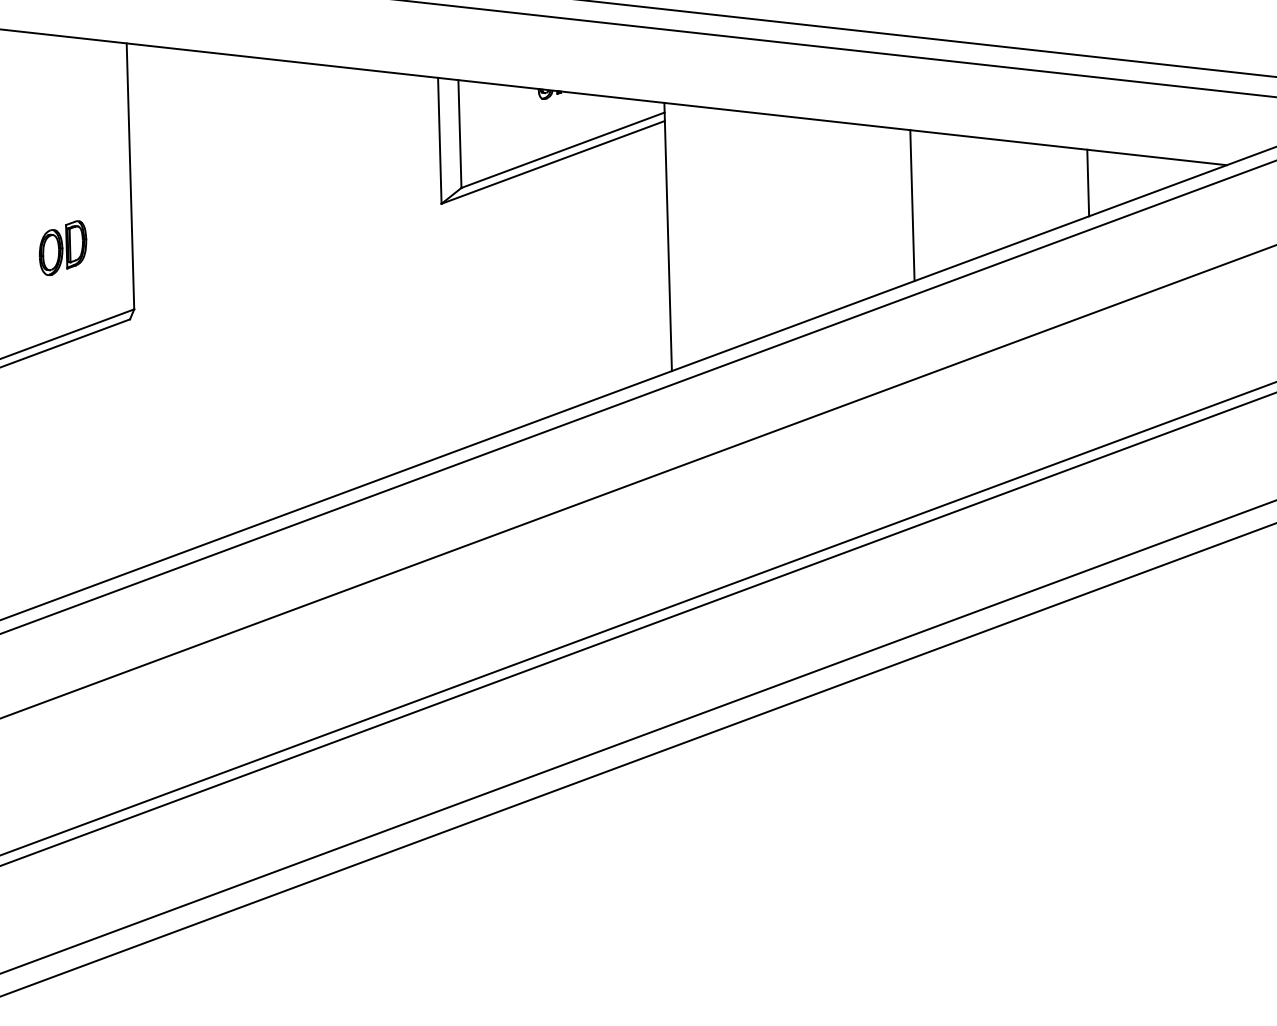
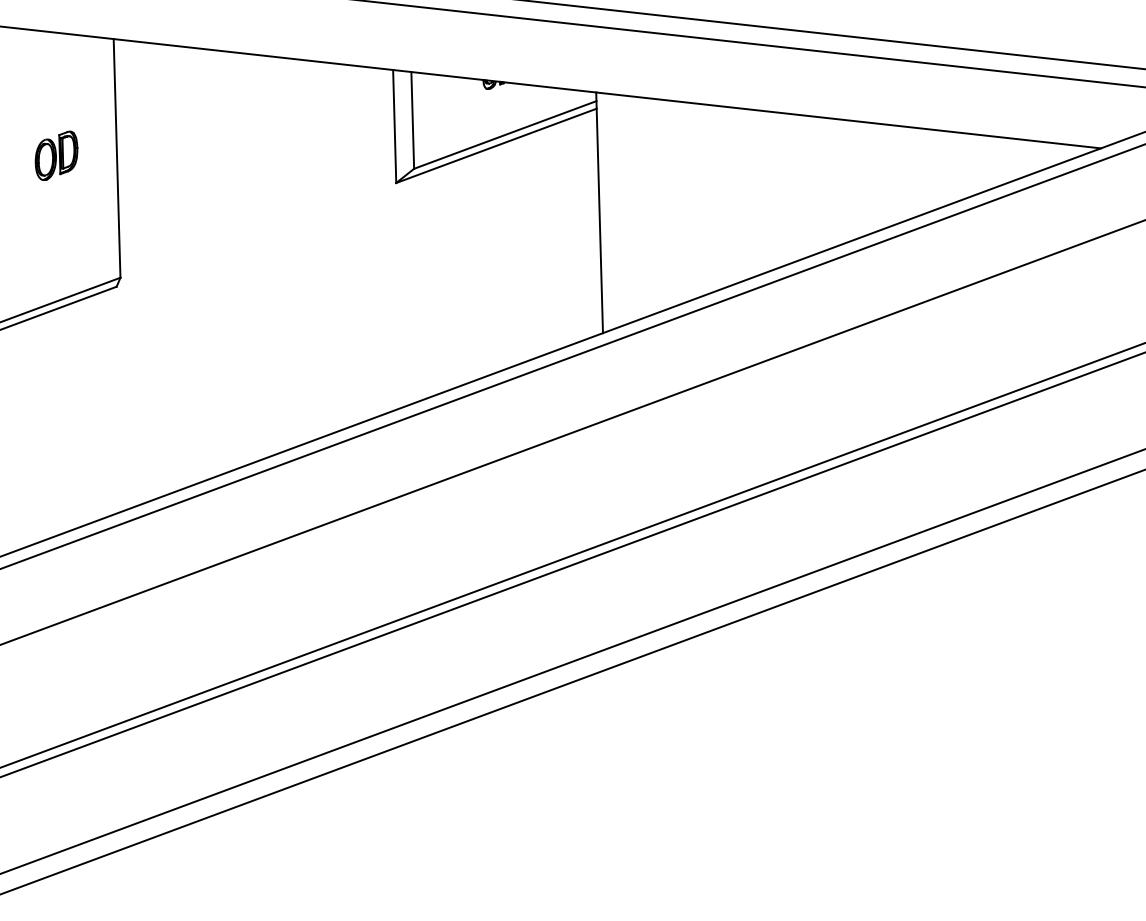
line: (1088, 183) -> (976, 164), removed
line: (912, 205) -> (818, 184), removed
part: (62, 247) -> (56, 155), moved

